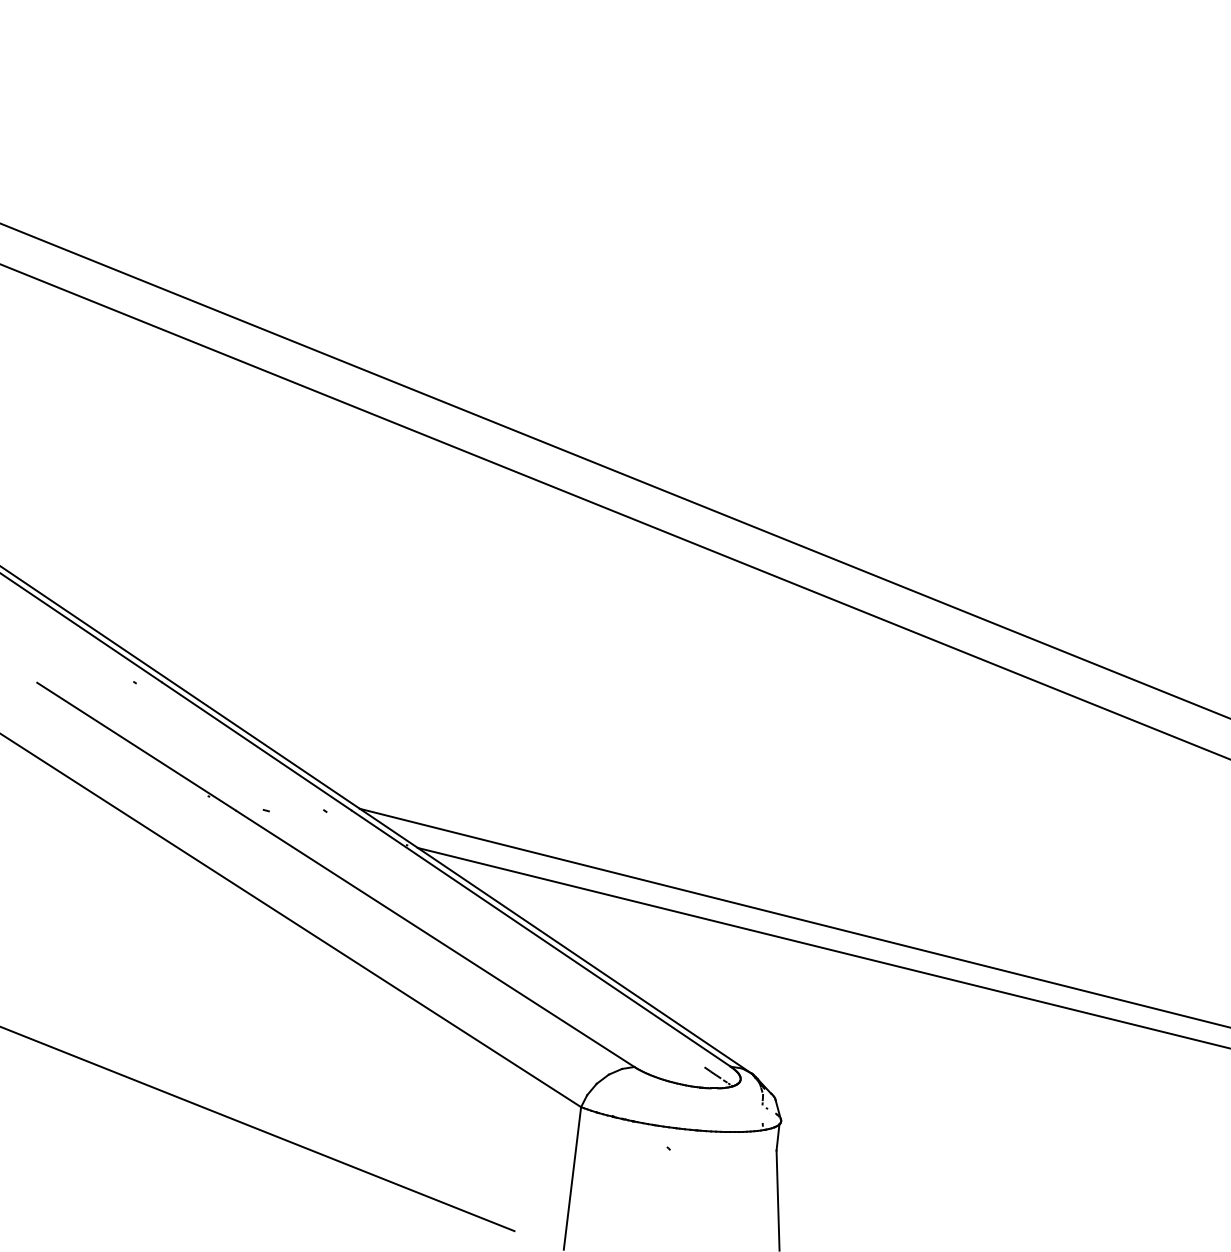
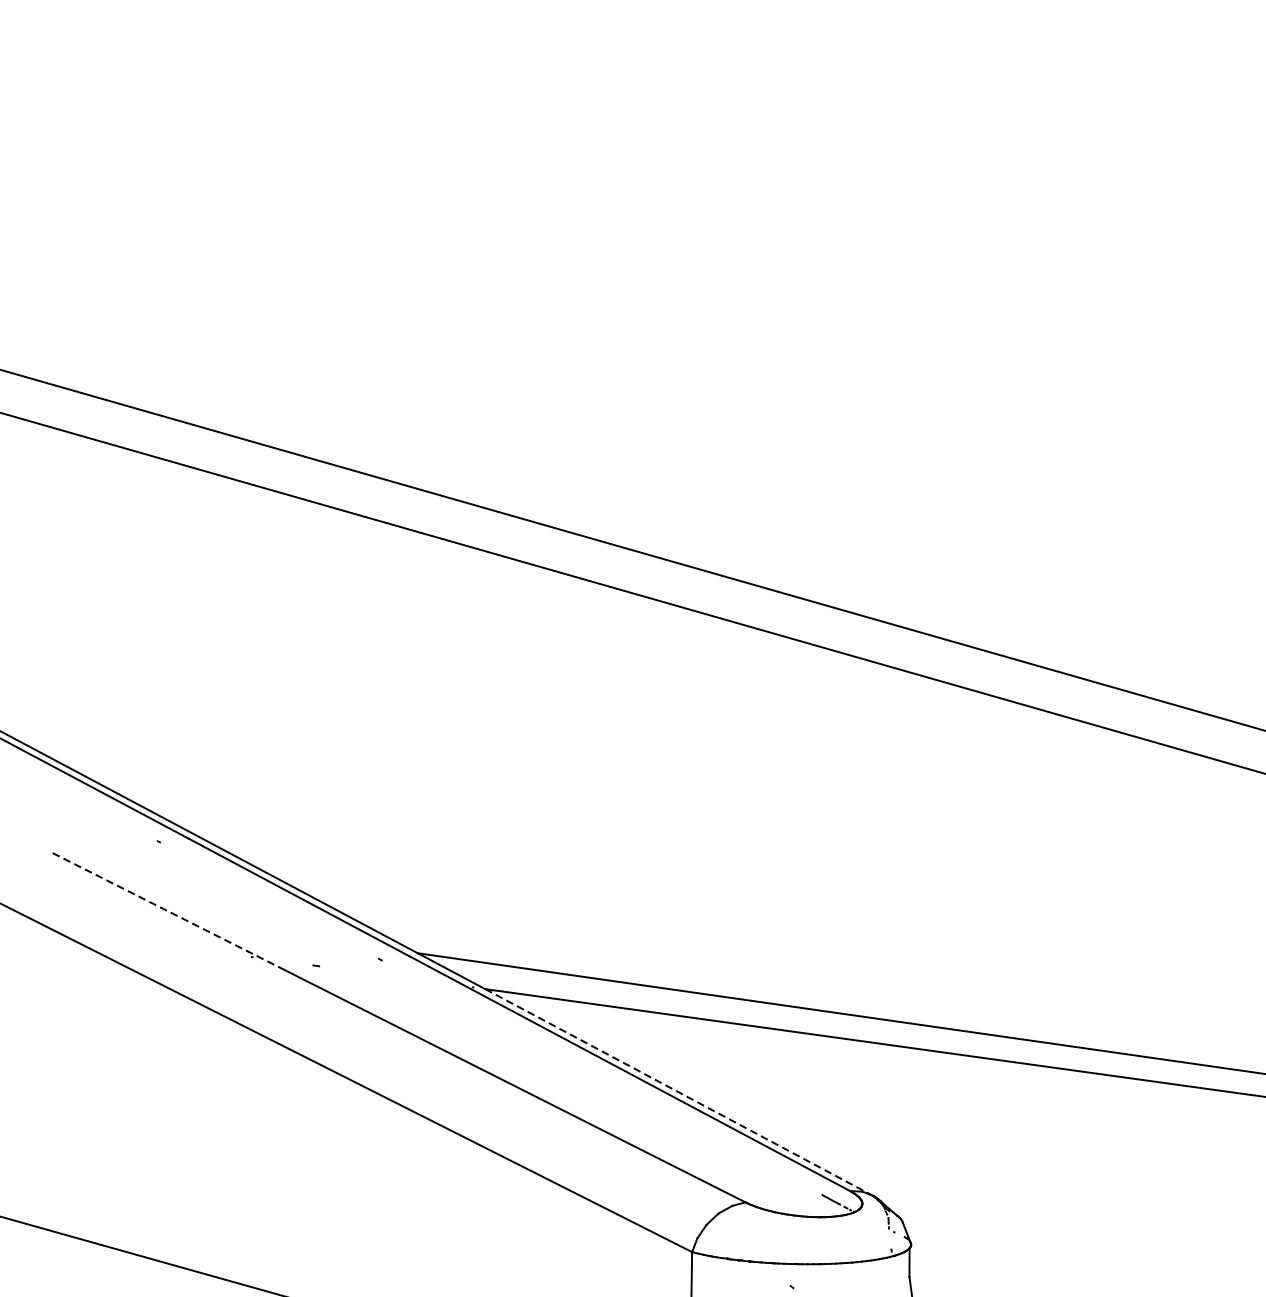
line: (137, 746) -> (168, 910), solid -> dashed
line: (585, 961) -> (680, 1093), solid -> dashed

